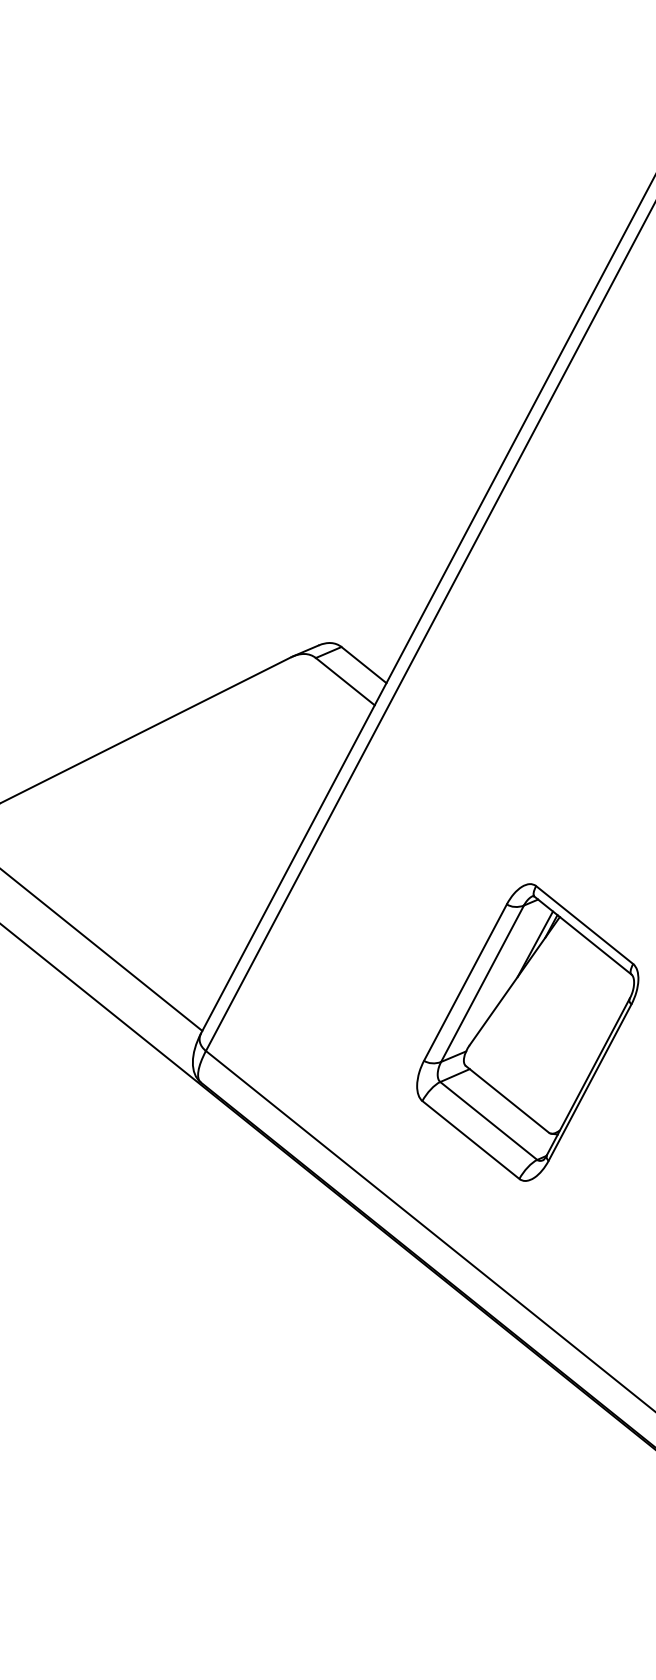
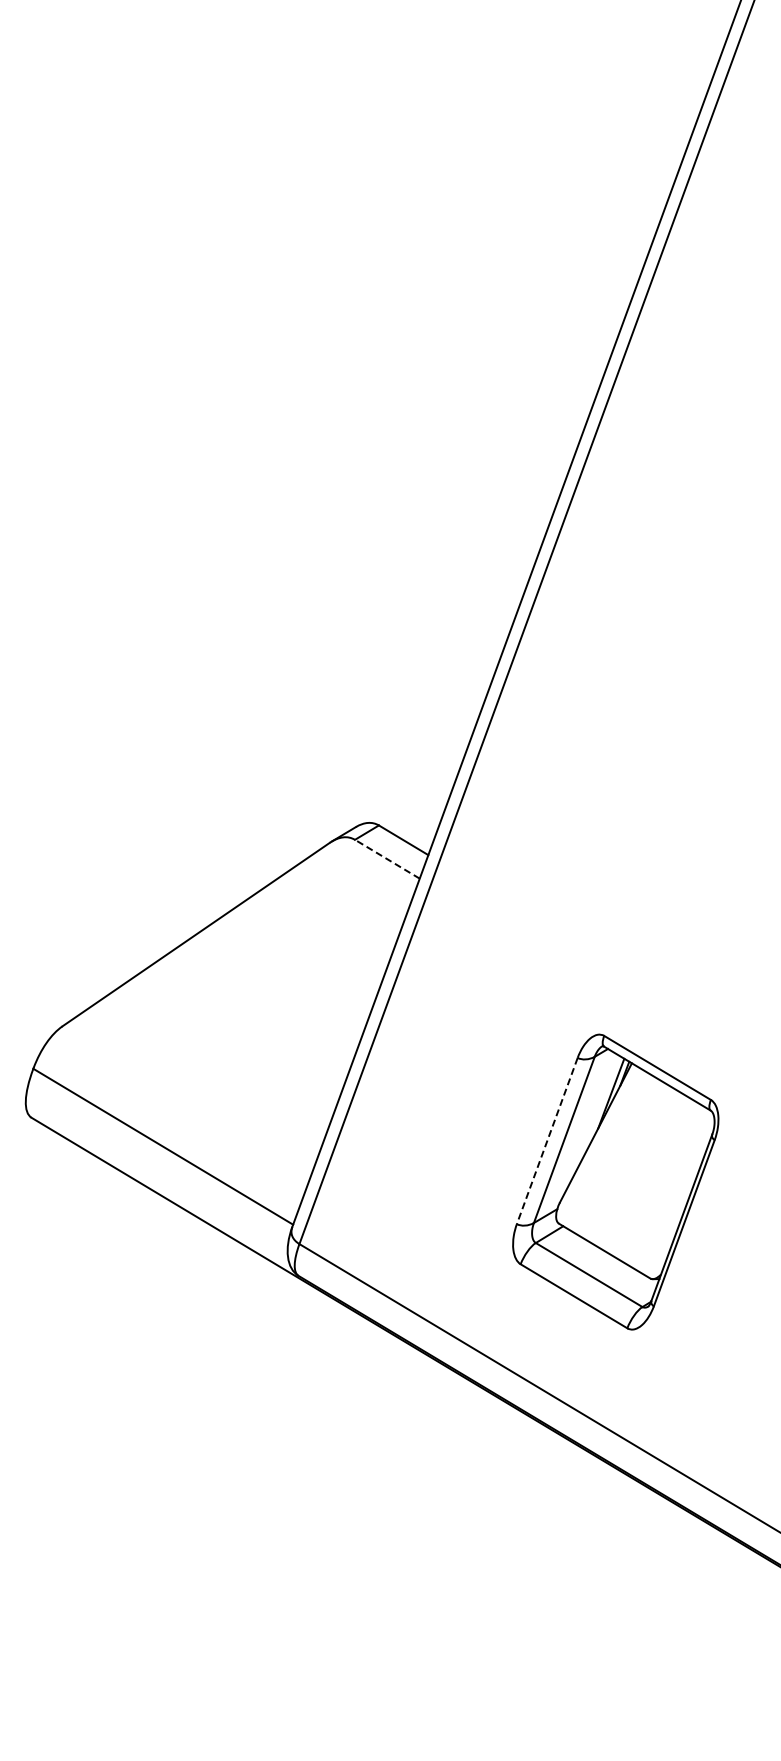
line: (345, 681) -> (387, 859), solid -> dashed
line: (465, 983) -> (547, 1141), solid -> dashed

